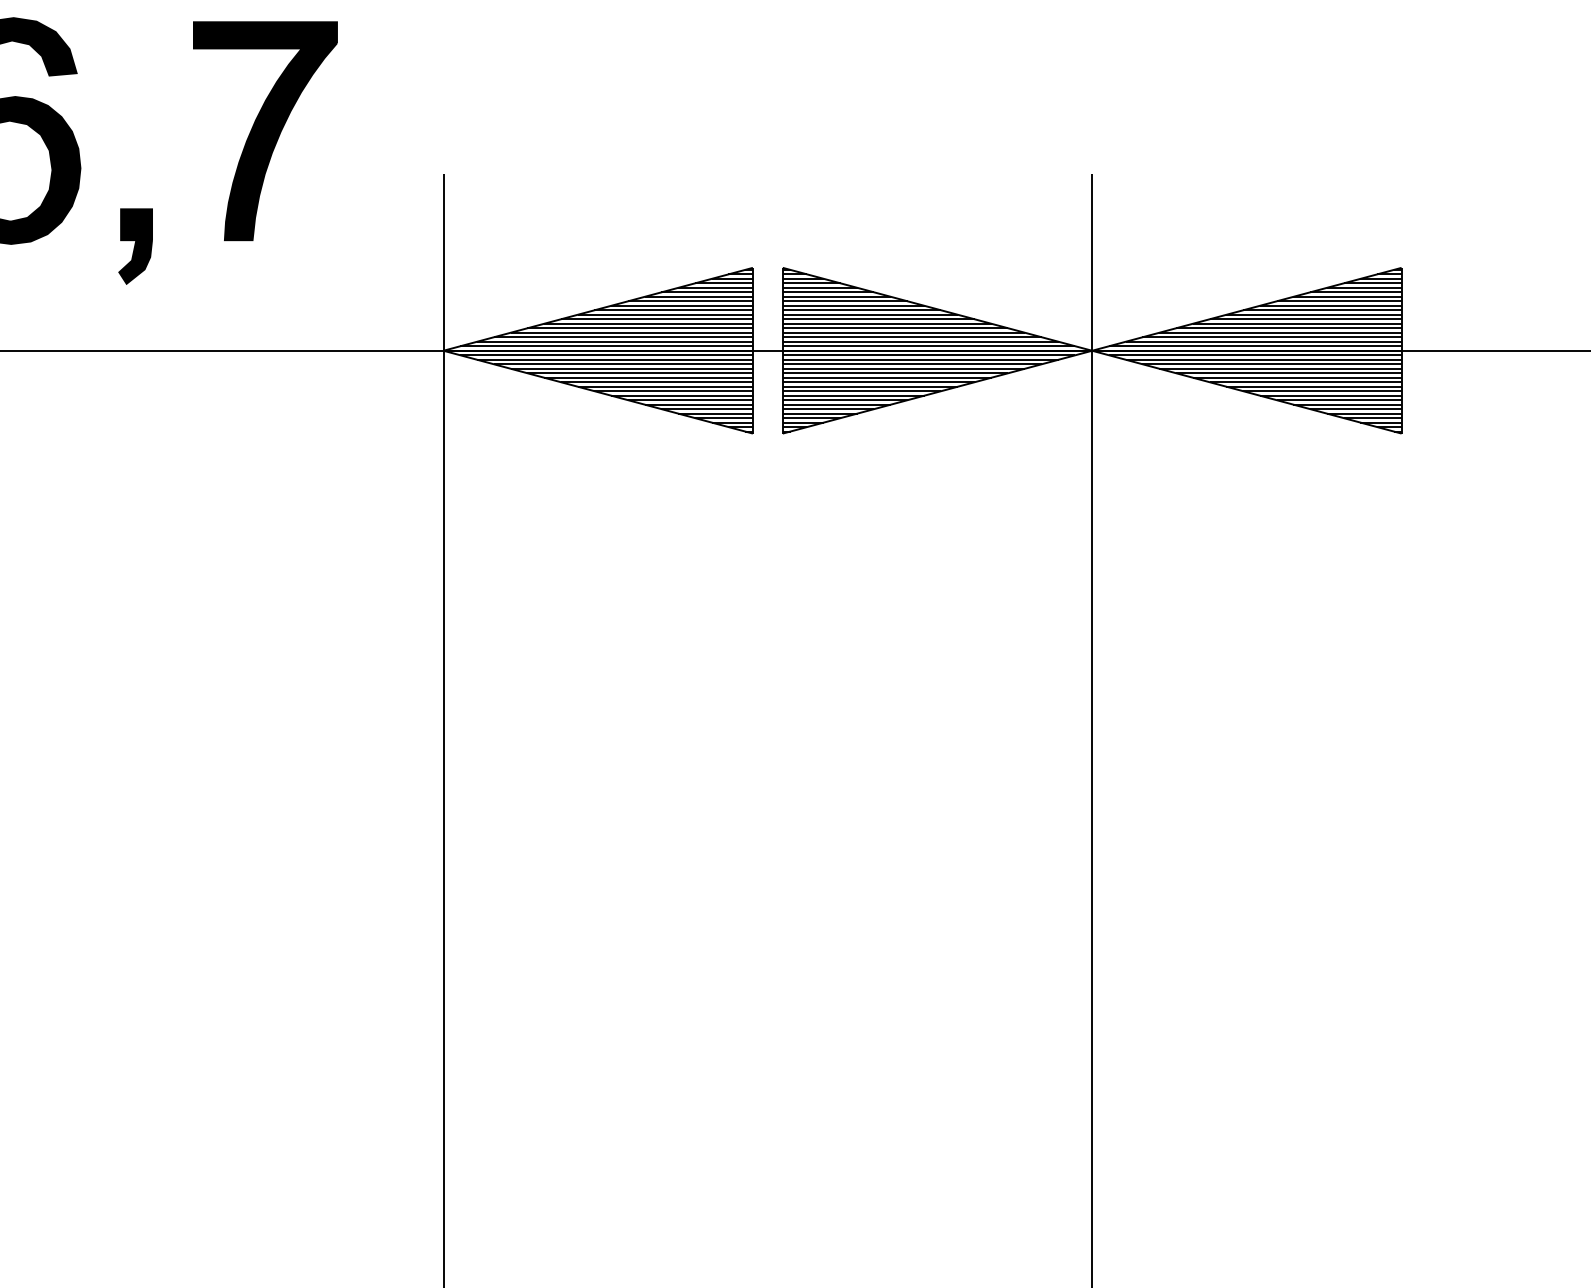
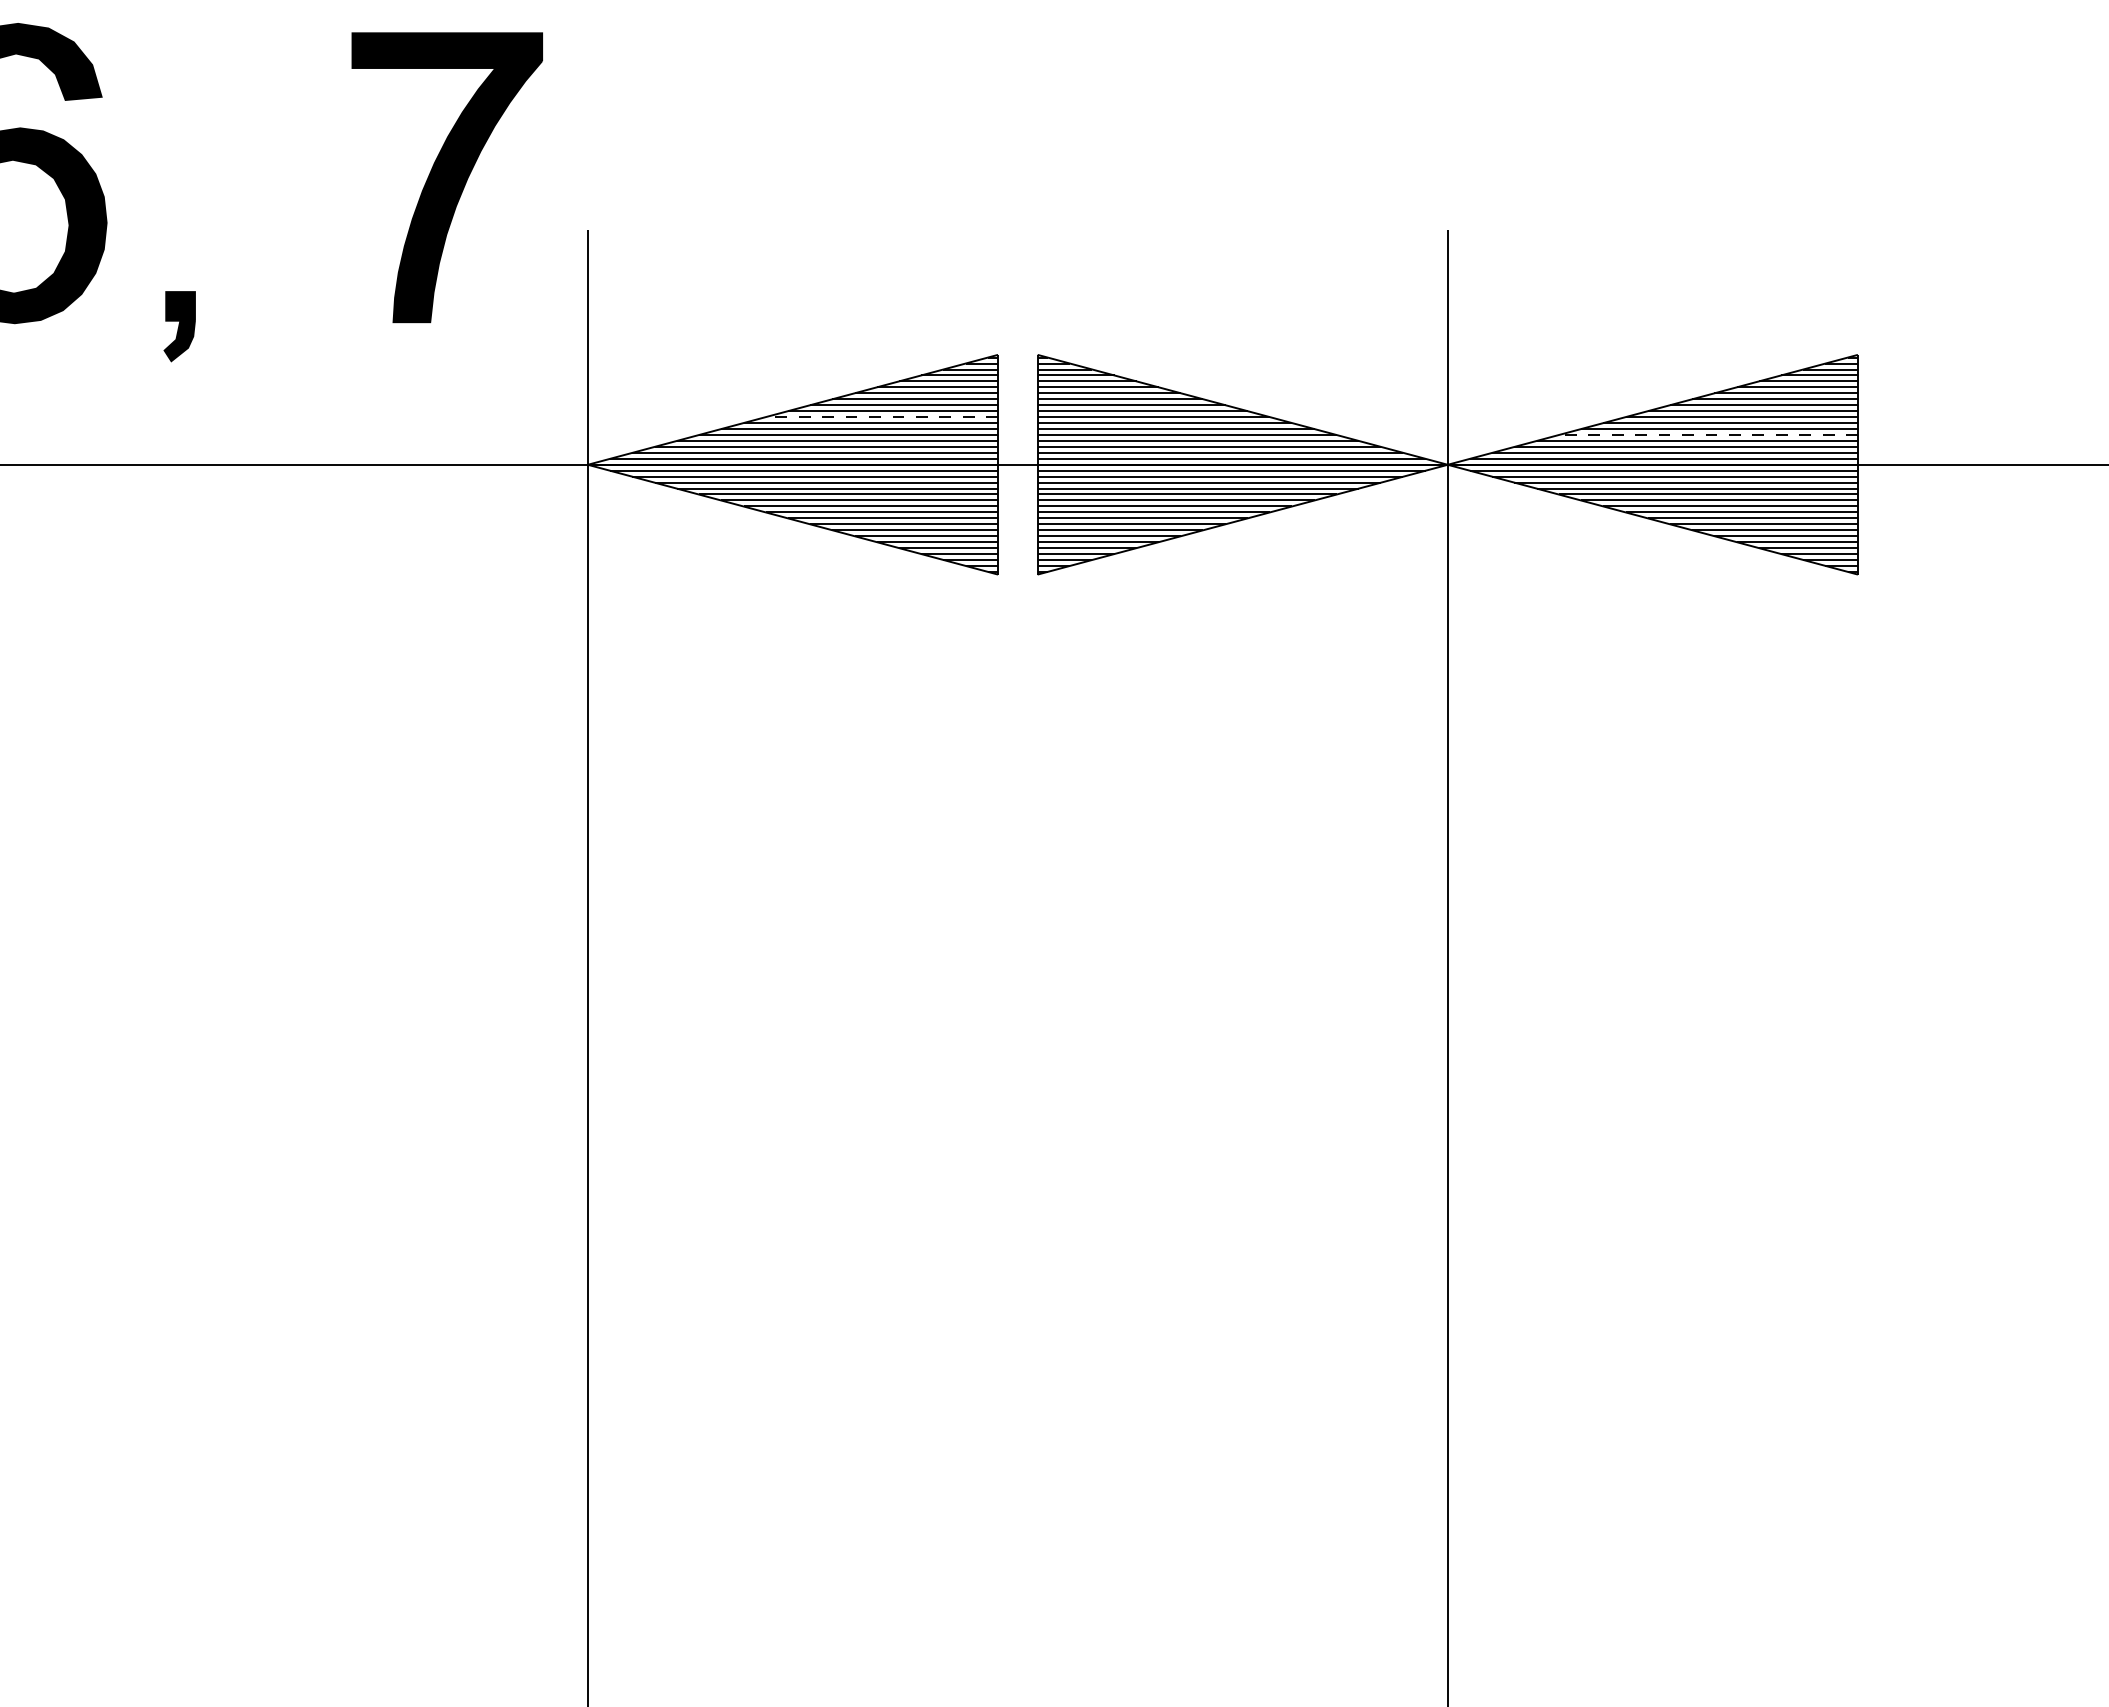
part: (265, 131) -> (447, 178), moved
part: (135, 246) -> (179, 326), size x0.7
line: (665, 314) -> (882, 416), solid -> dashed
line: (1288, 328) -> (1708, 435), solid -> dashed

